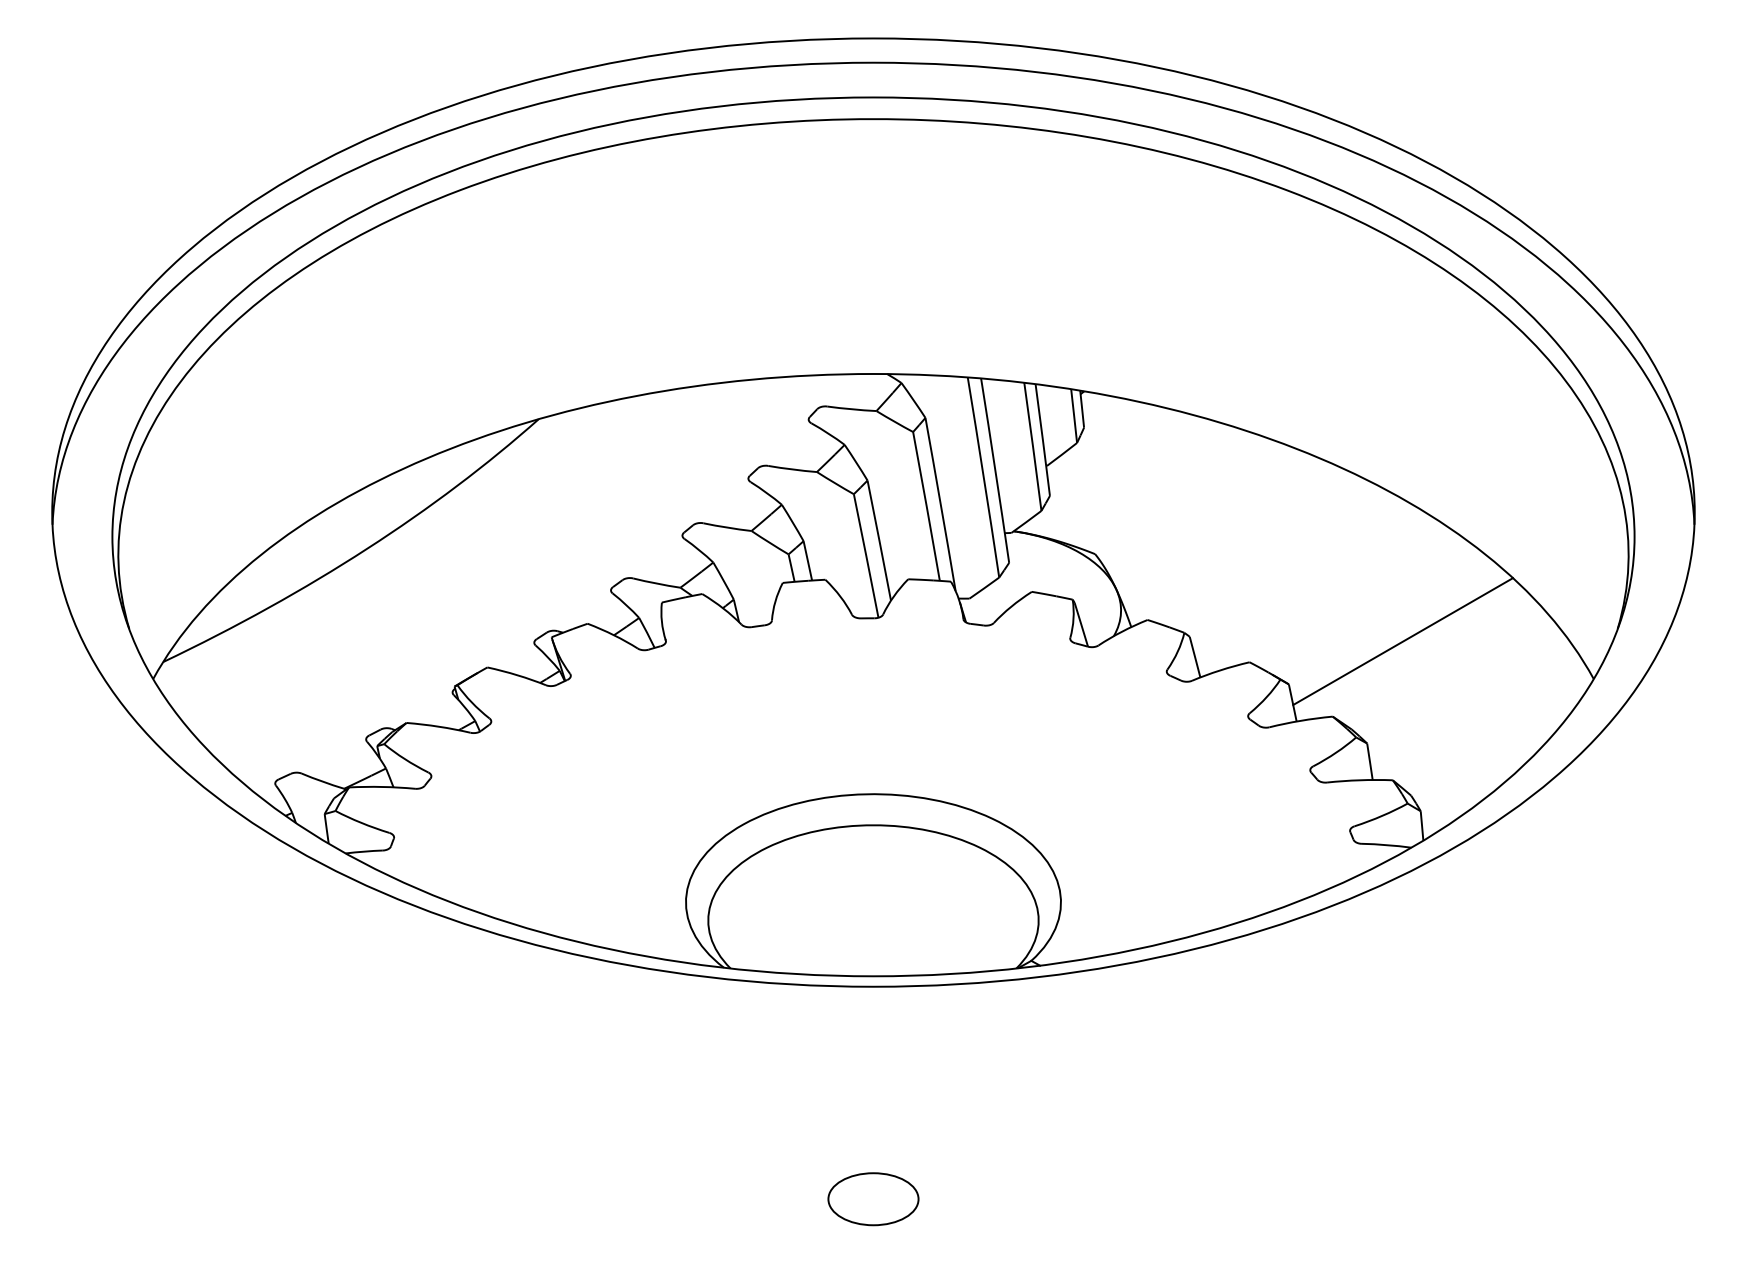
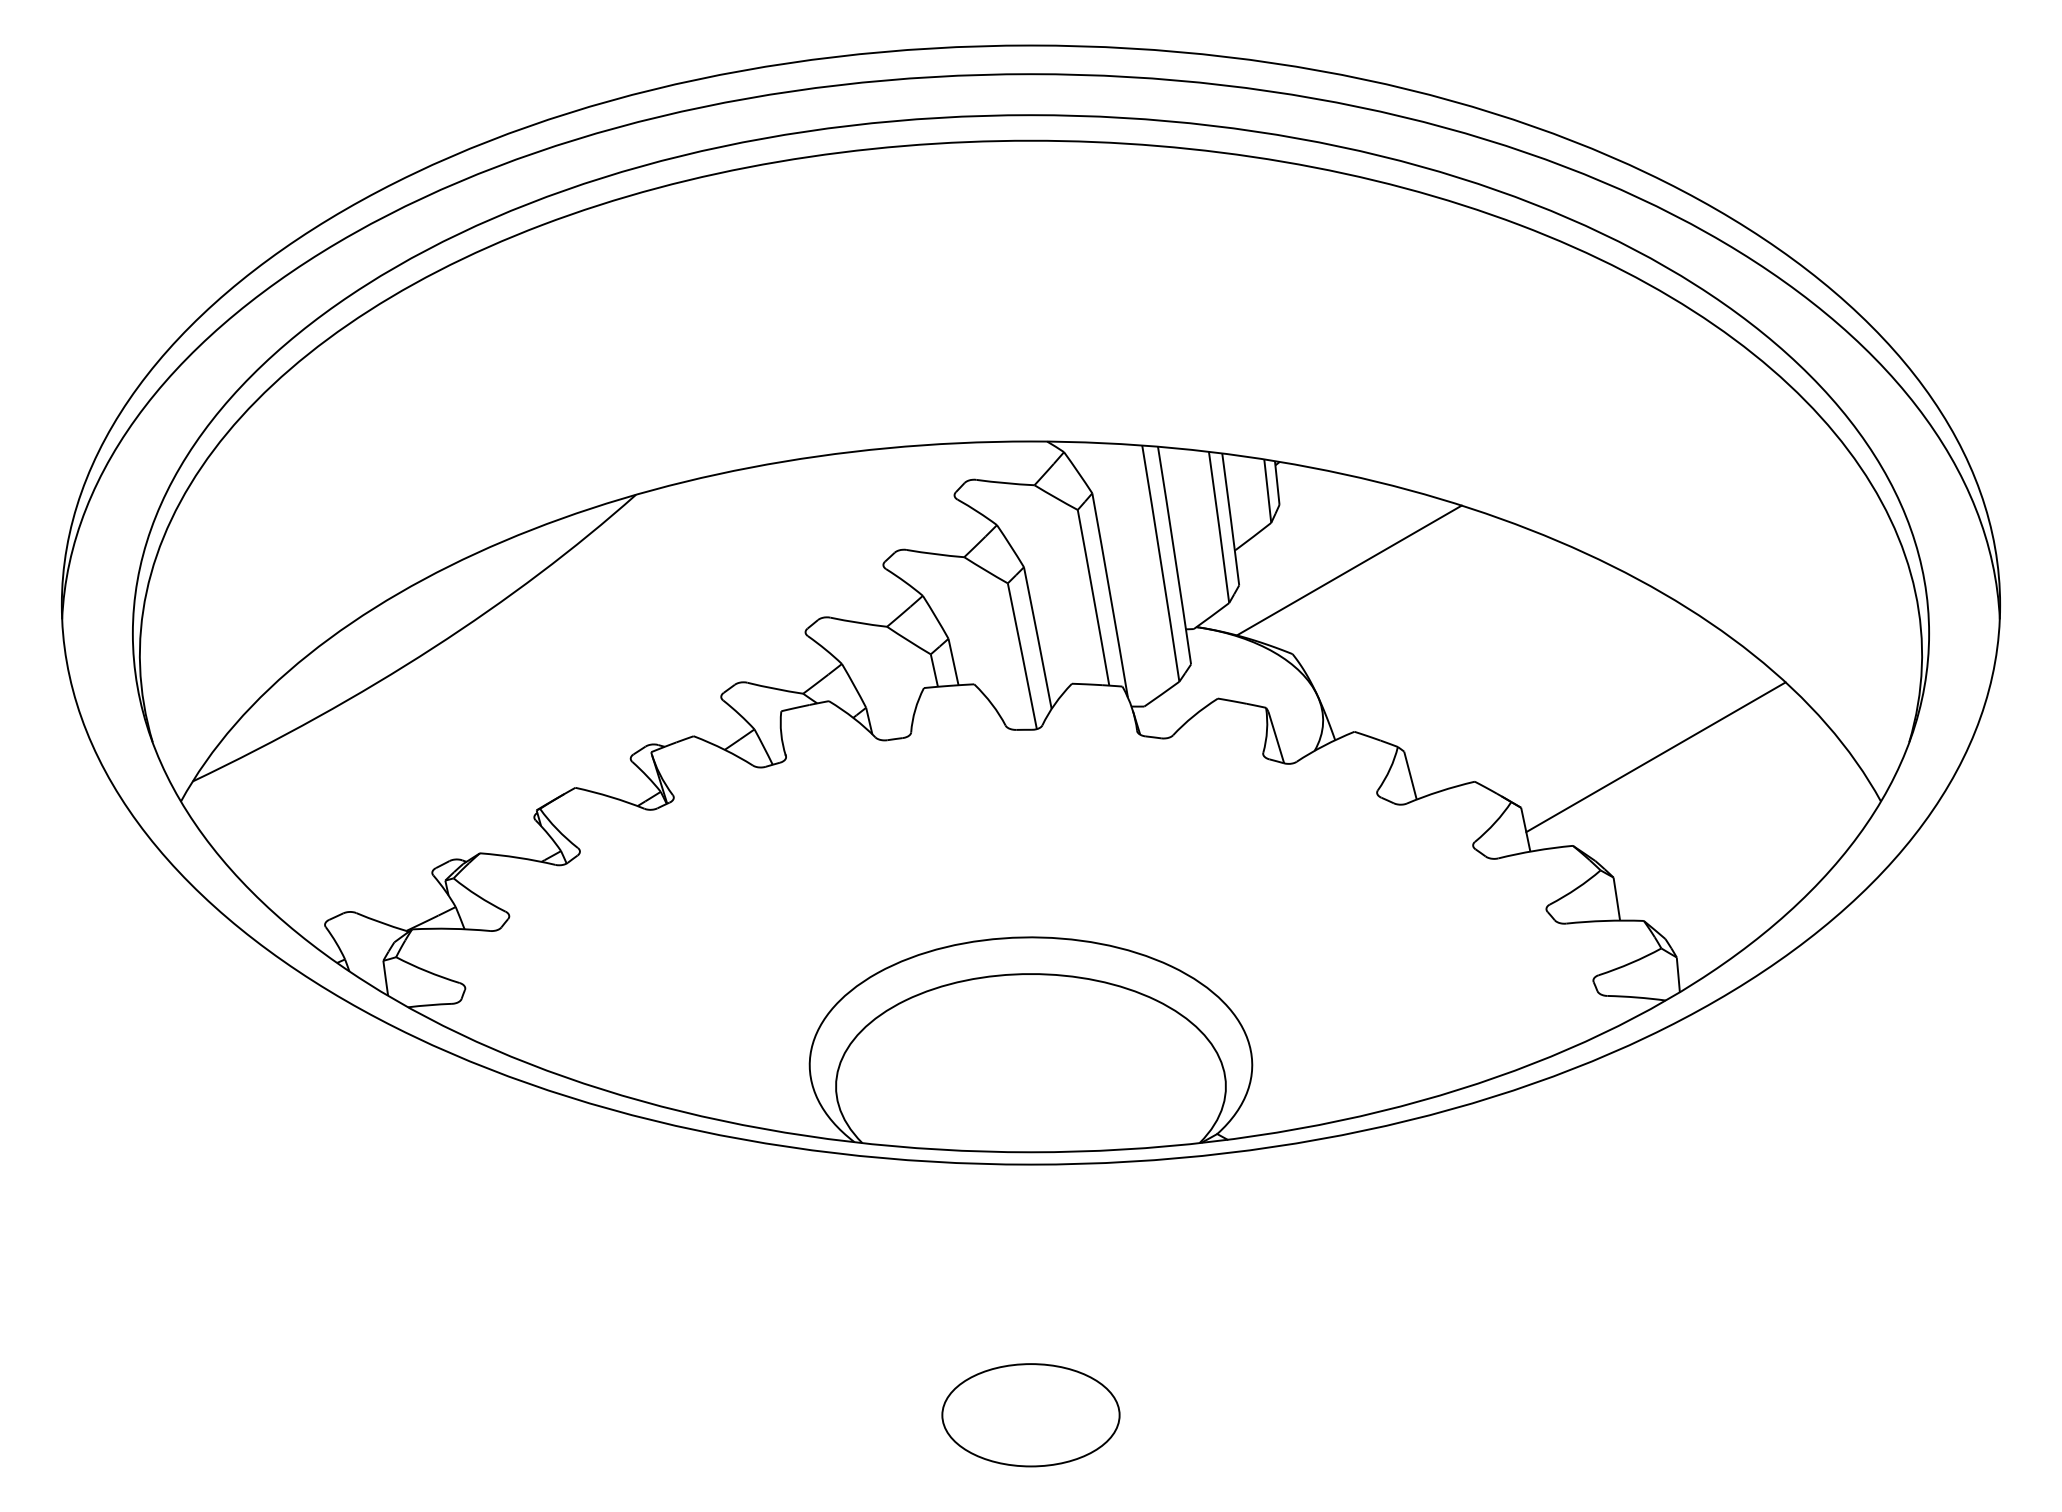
line: (1142, 483) -> (1348, 570), added
part: (873, 1199) -> (1030, 1415), size x1.67

